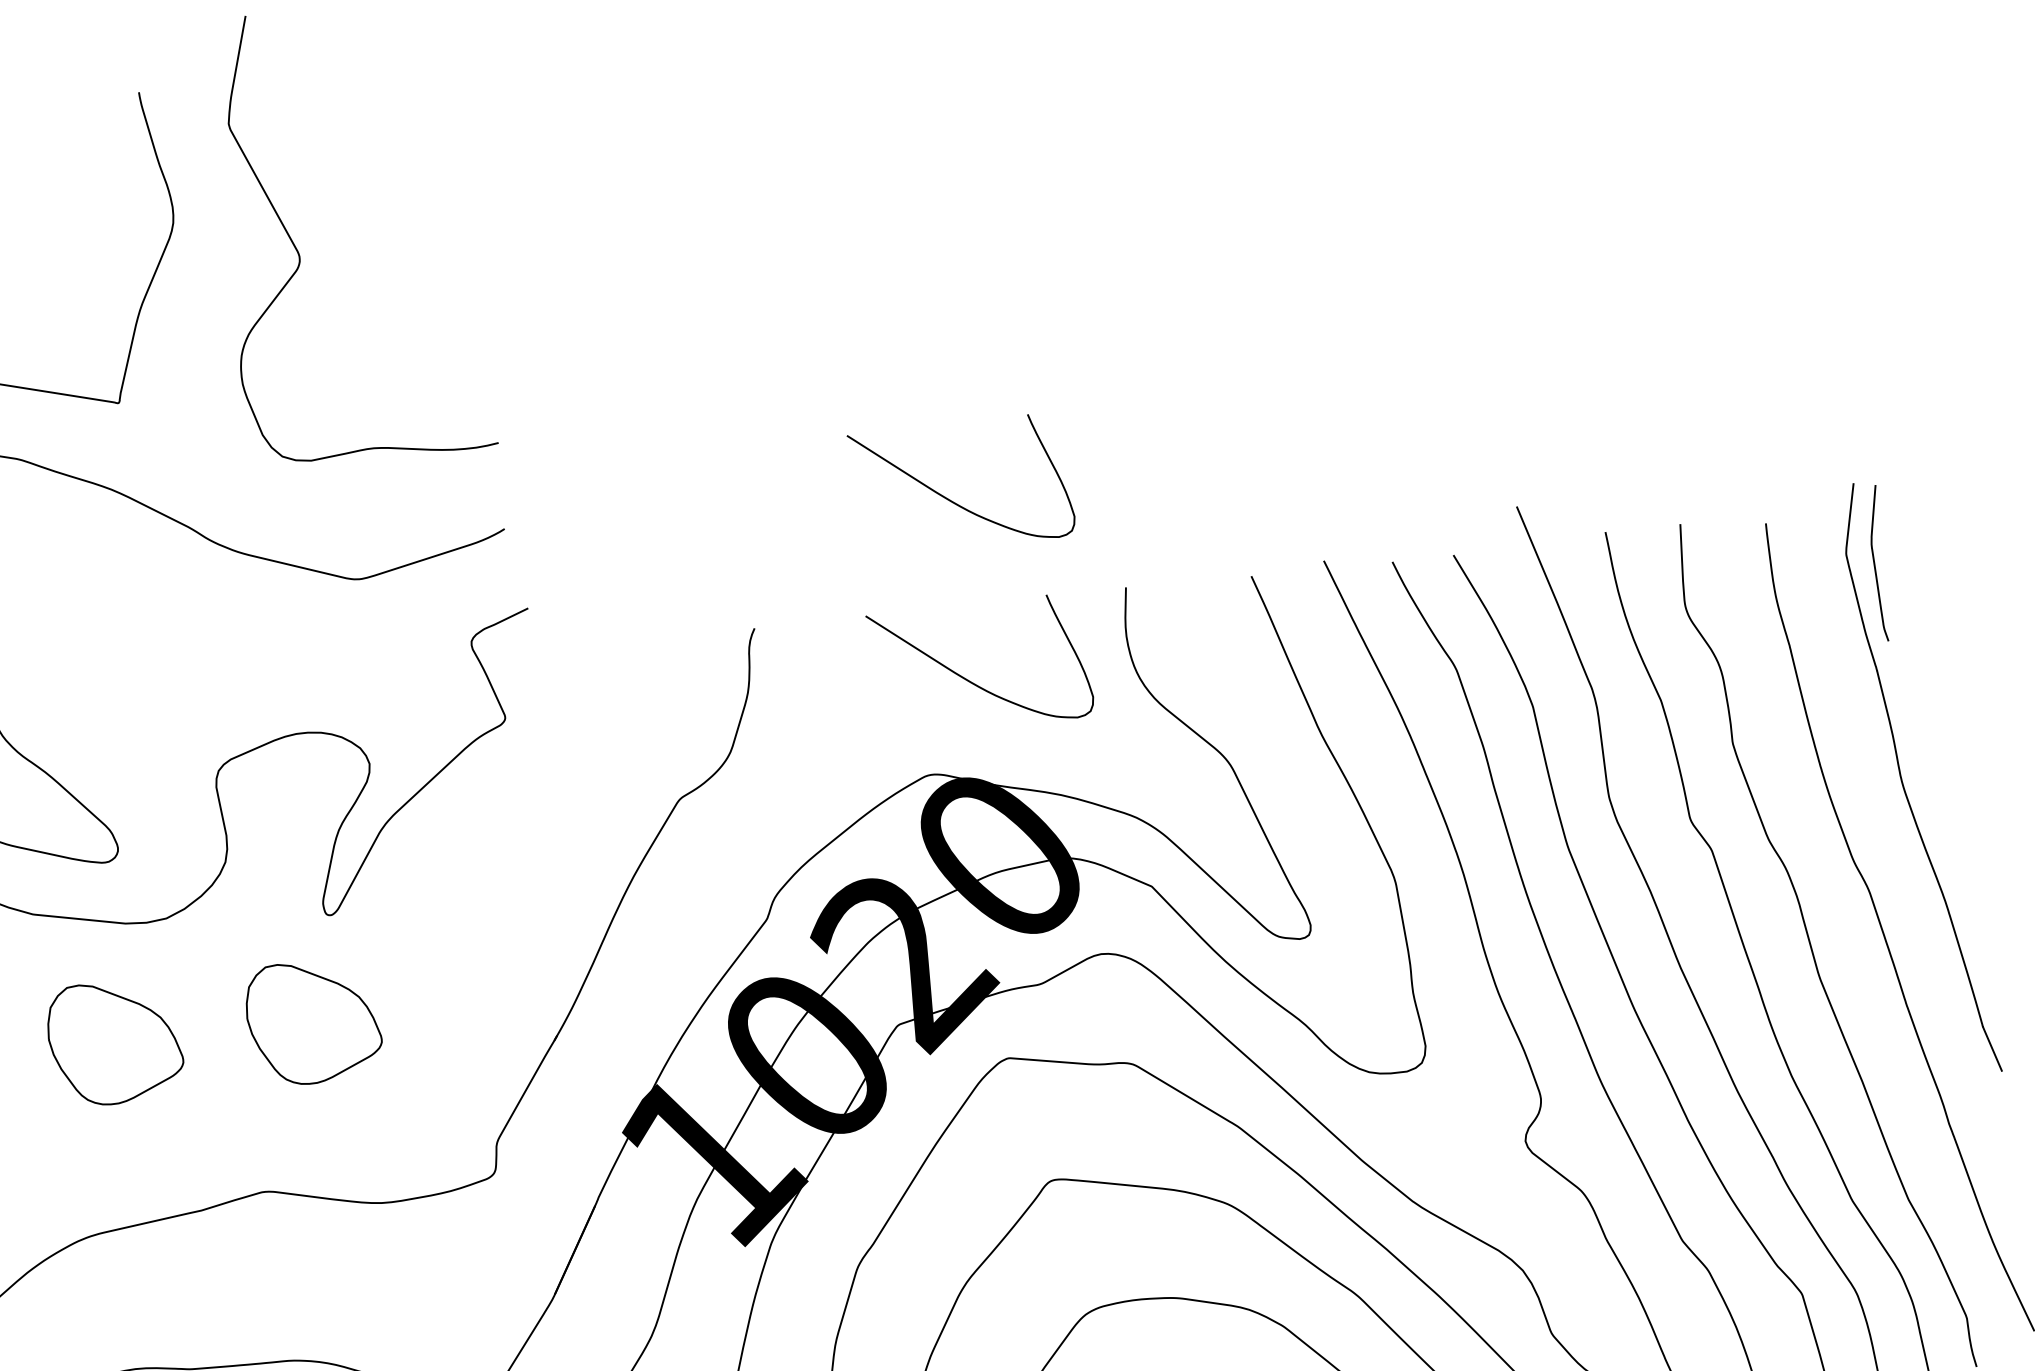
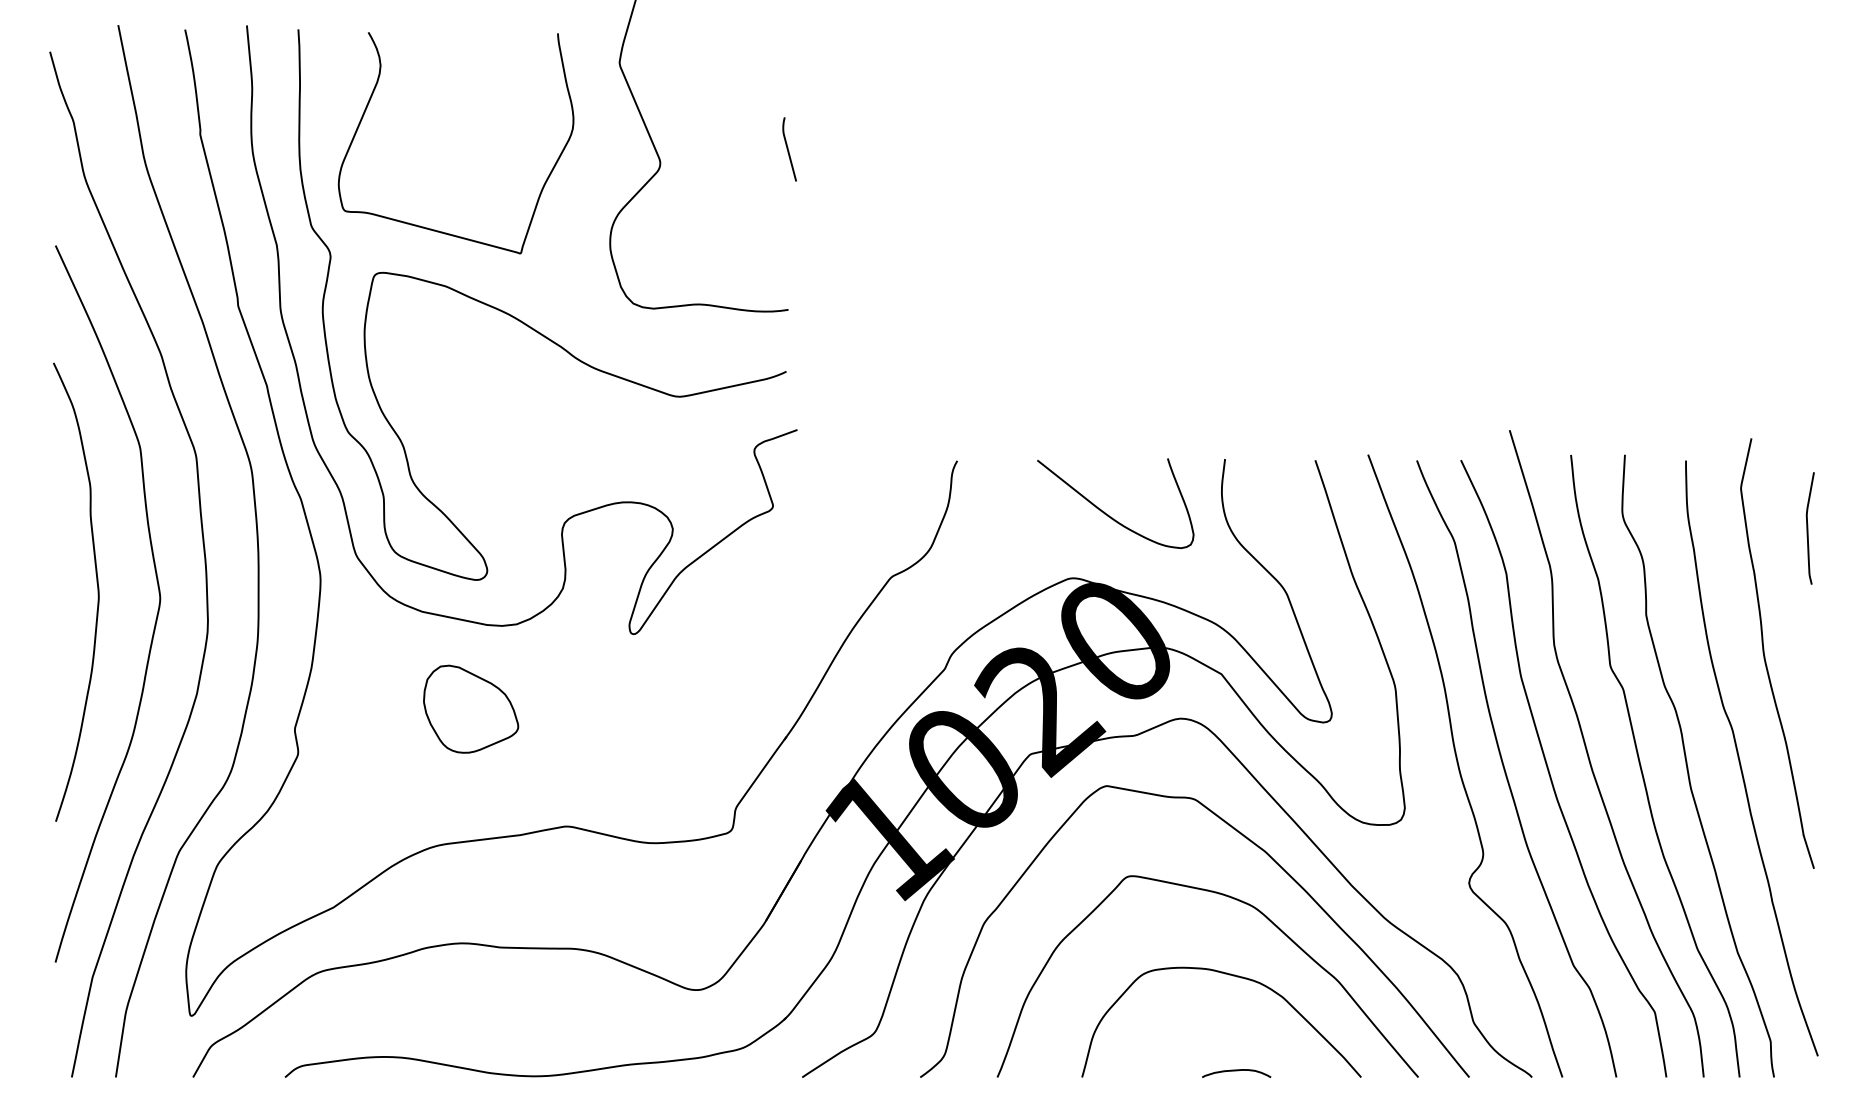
curve: (475, 220) -> (788, 149), added
curve: (953, 500) -> (1108, 384), removed
curve: (1875, 563) -> (1808, 528), moved
part: (314, 1021) -> (614, 708), removed

